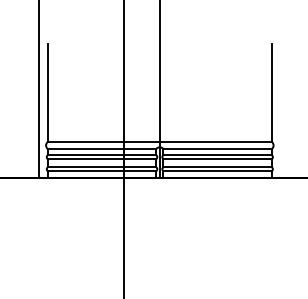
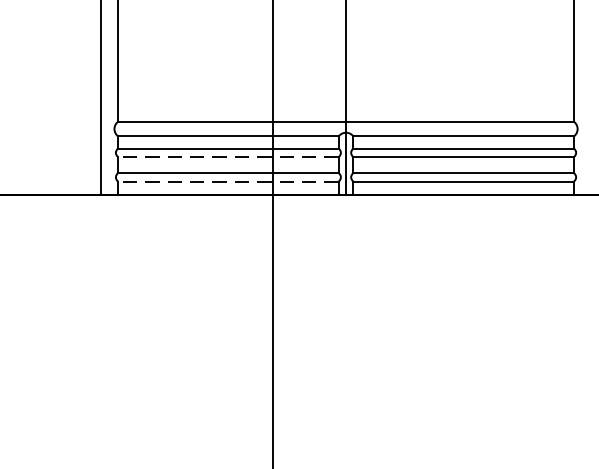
line: (101, 159) -> (227, 157), solid -> dashed
line: (101, 171) -> (227, 181), solid -> dashed

